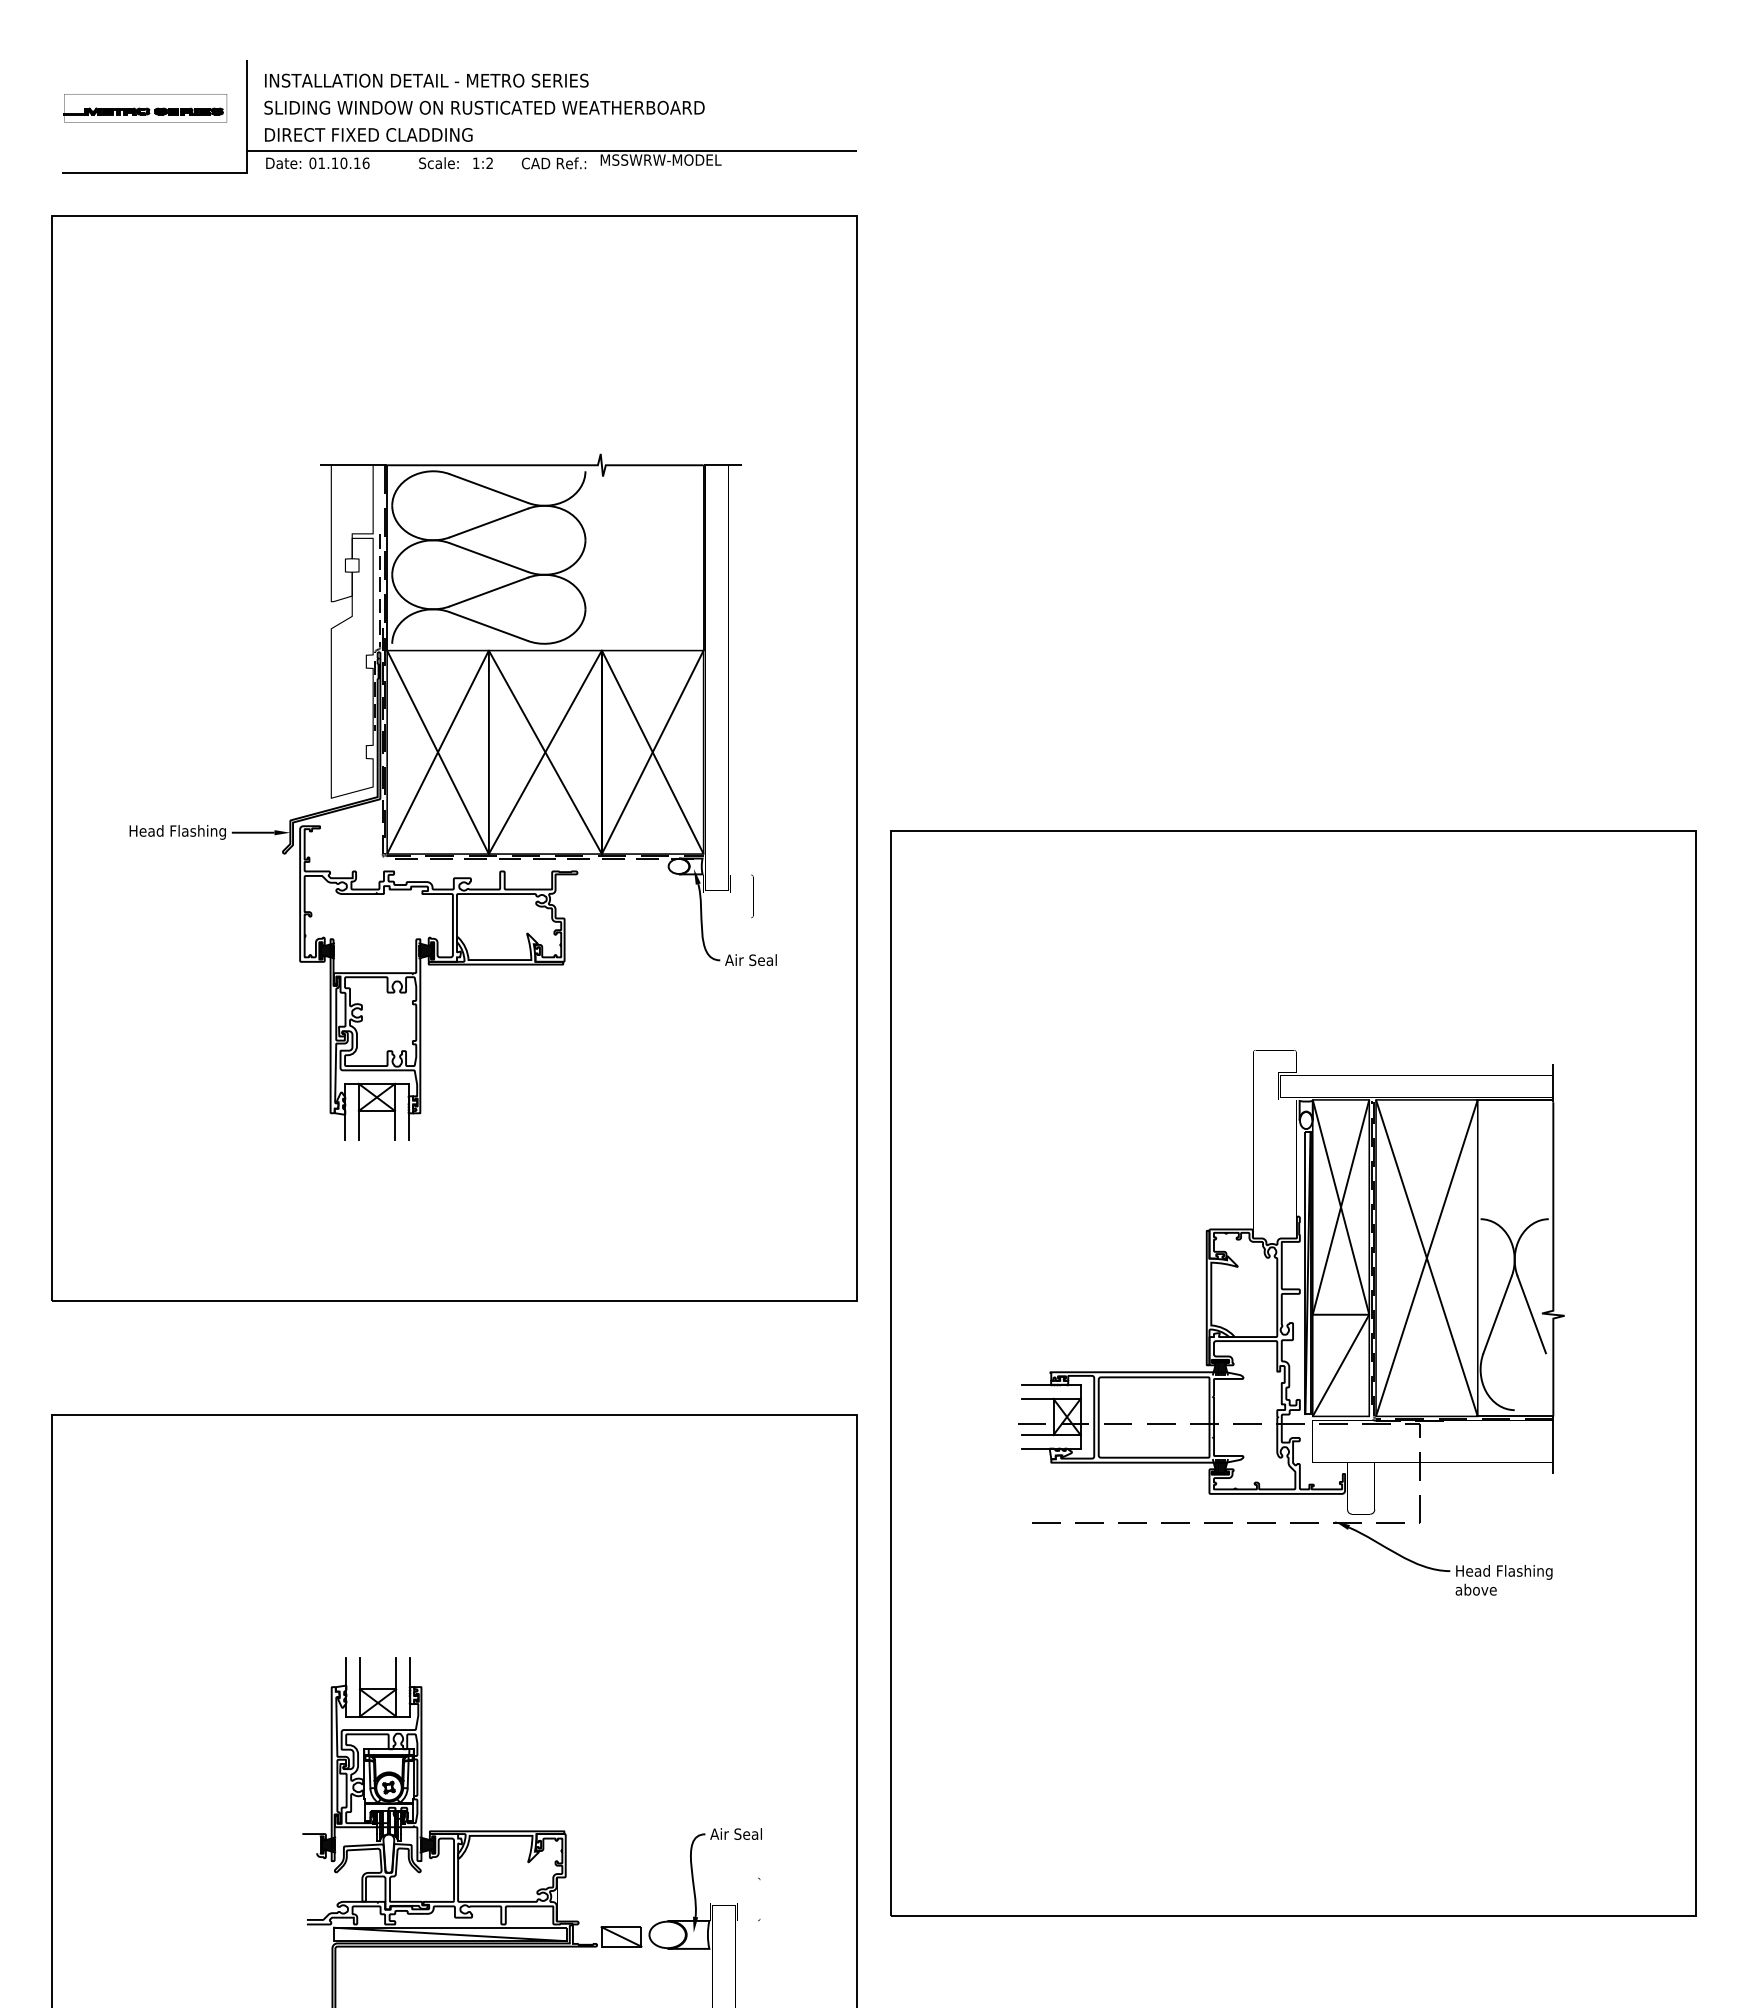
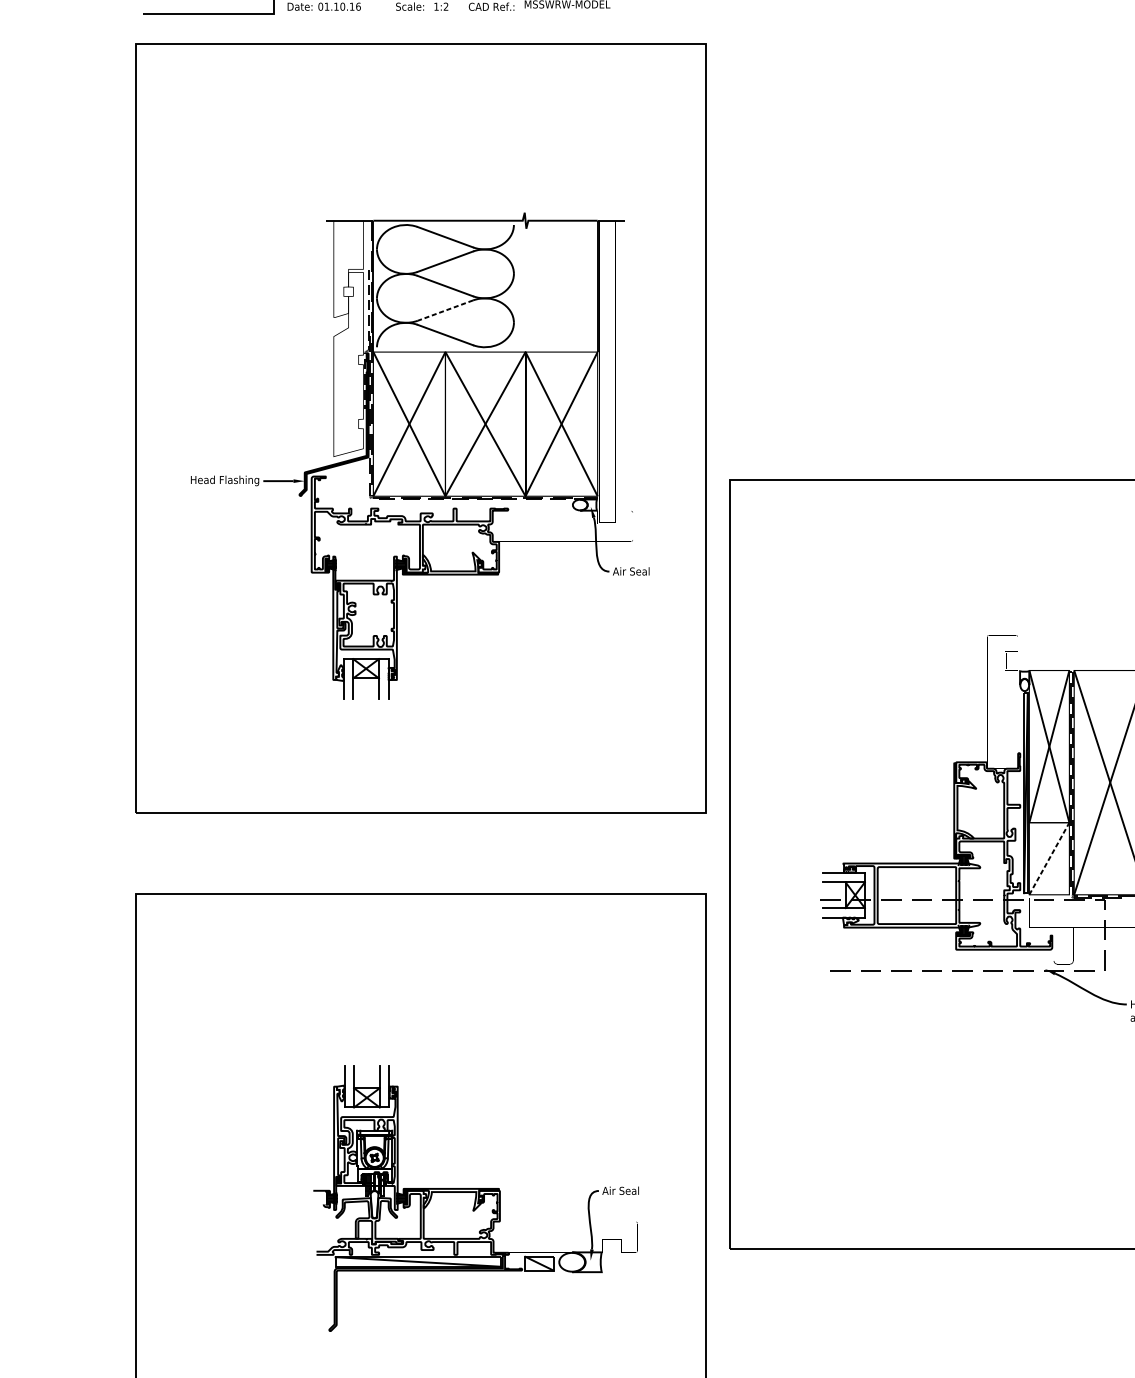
line: (488, 592) -> (445, 310), solid -> dashed
line: (1341, 1365) -> (1049, 858), solid -> dashed

